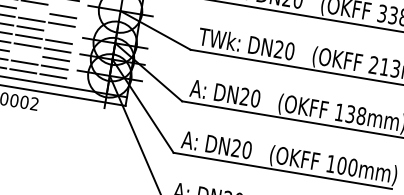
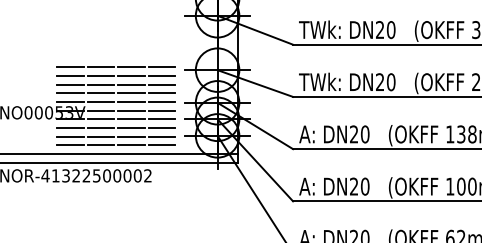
line: (64, 7) -> (161, 75), added
line: (33, 11) -> (131, 84), added
line: (60, 32) -> (161, 101), added
line: (26, 54) -> (131, 128), added

